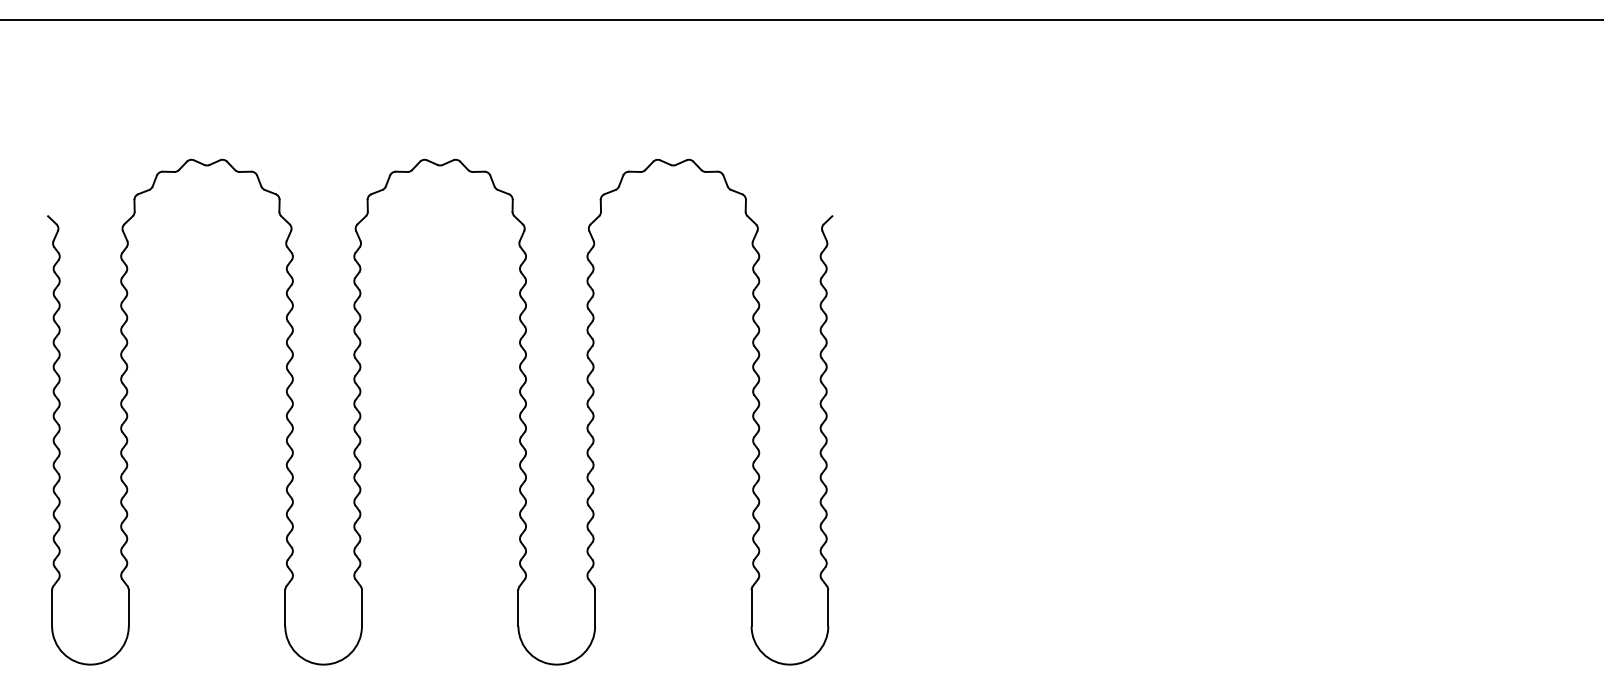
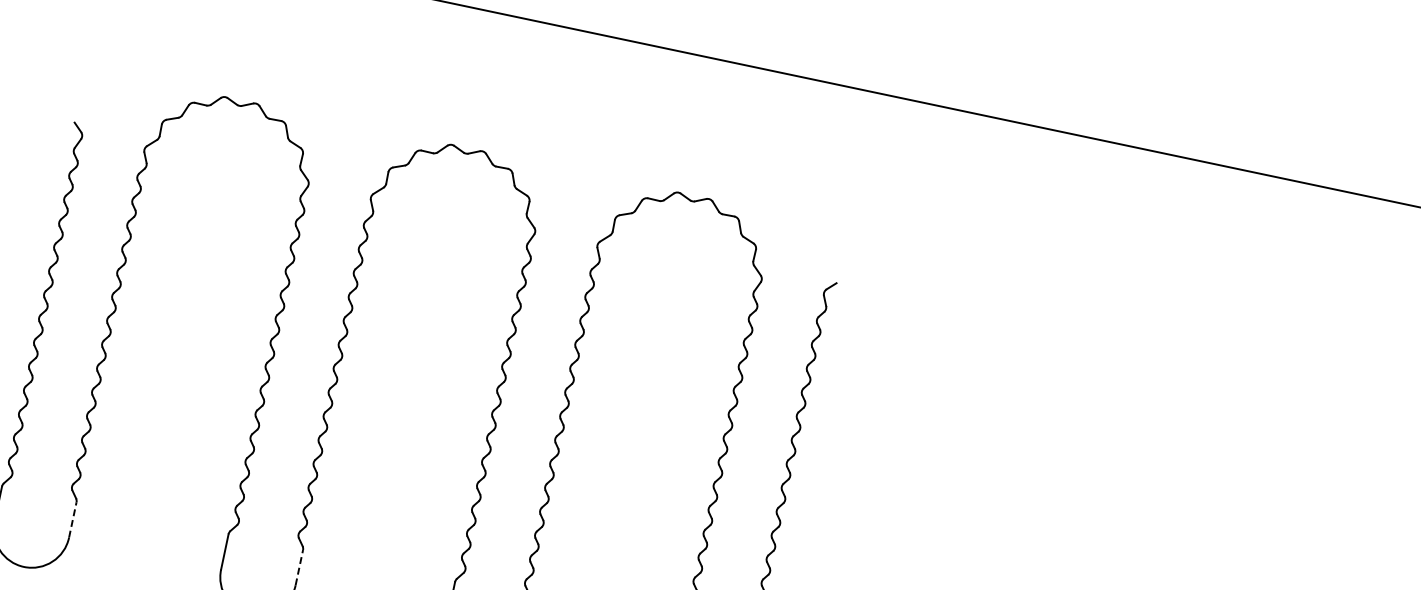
line: (128, 607) -> (72, 519), solid -> dashed
line: (361, 607) -> (299, 566), solid -> dashed

